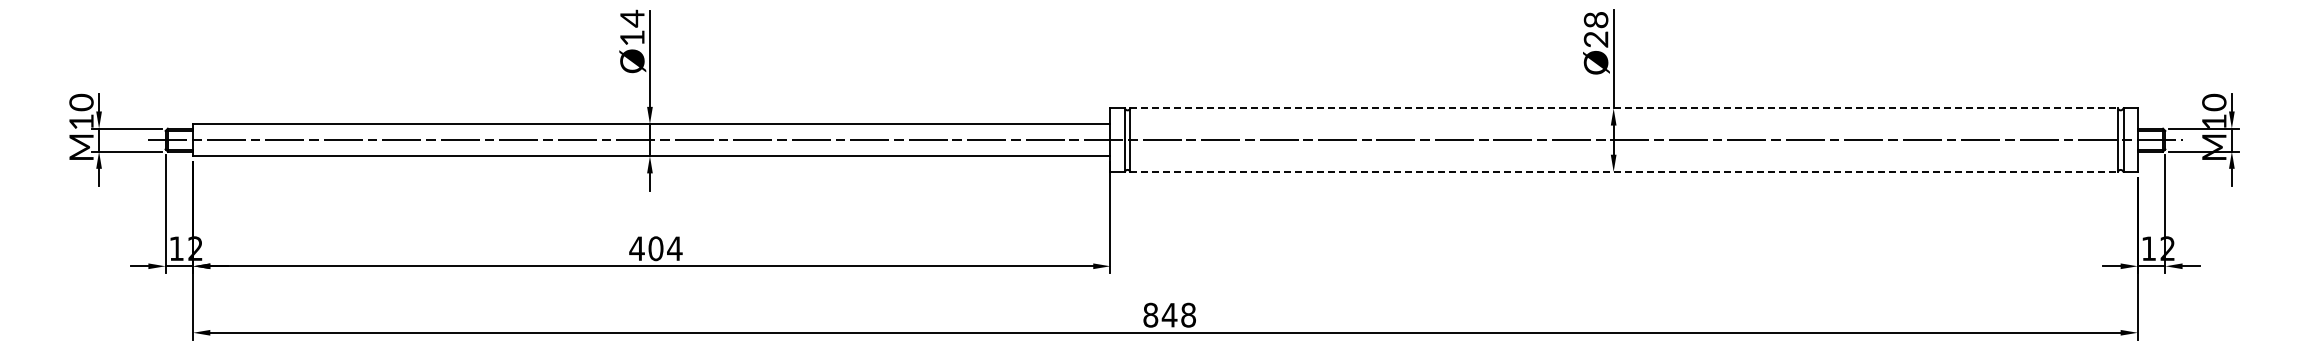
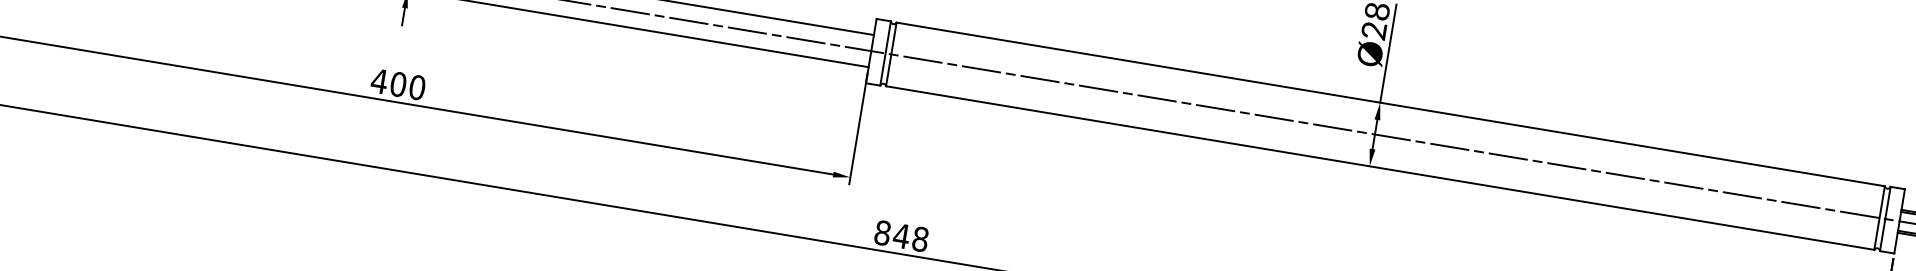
line: (1624, 108) -> (1391, 104), dashed -> solid
line: (1624, 171) -> (1380, 167), dashed -> solid
text: (674, 248) -> (417, 87), 404 -> 400

